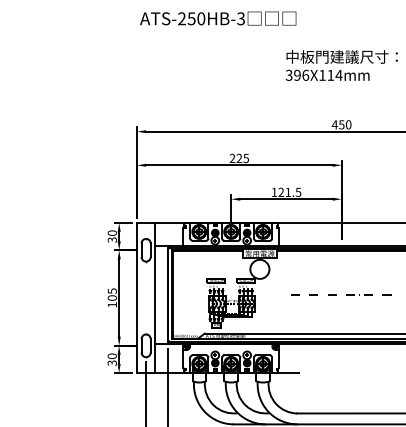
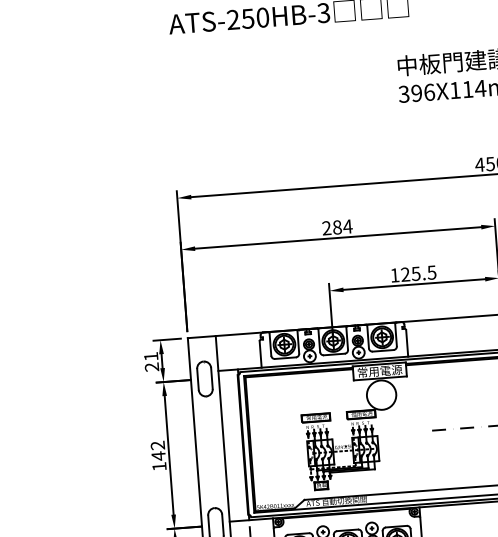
text: (242, 158) -> (342, 227), 225 -> 284
text: (287, 191) -> (414, 272), 121.5 -> 125.5
text: (111, 236) -> (150, 361), 30 -> 21
text: (111, 294) -> (156, 450), 105 -> 142

